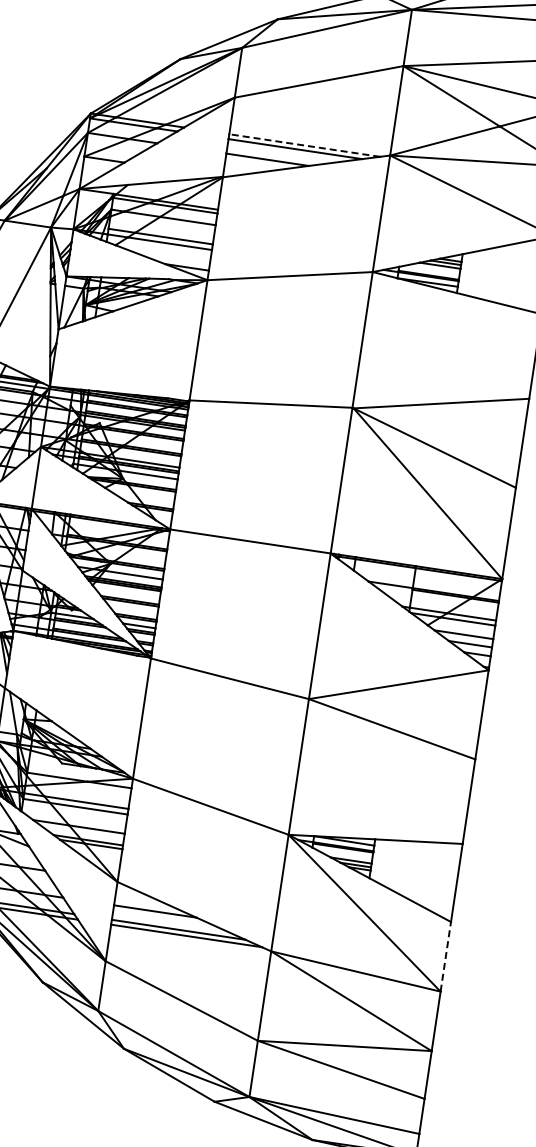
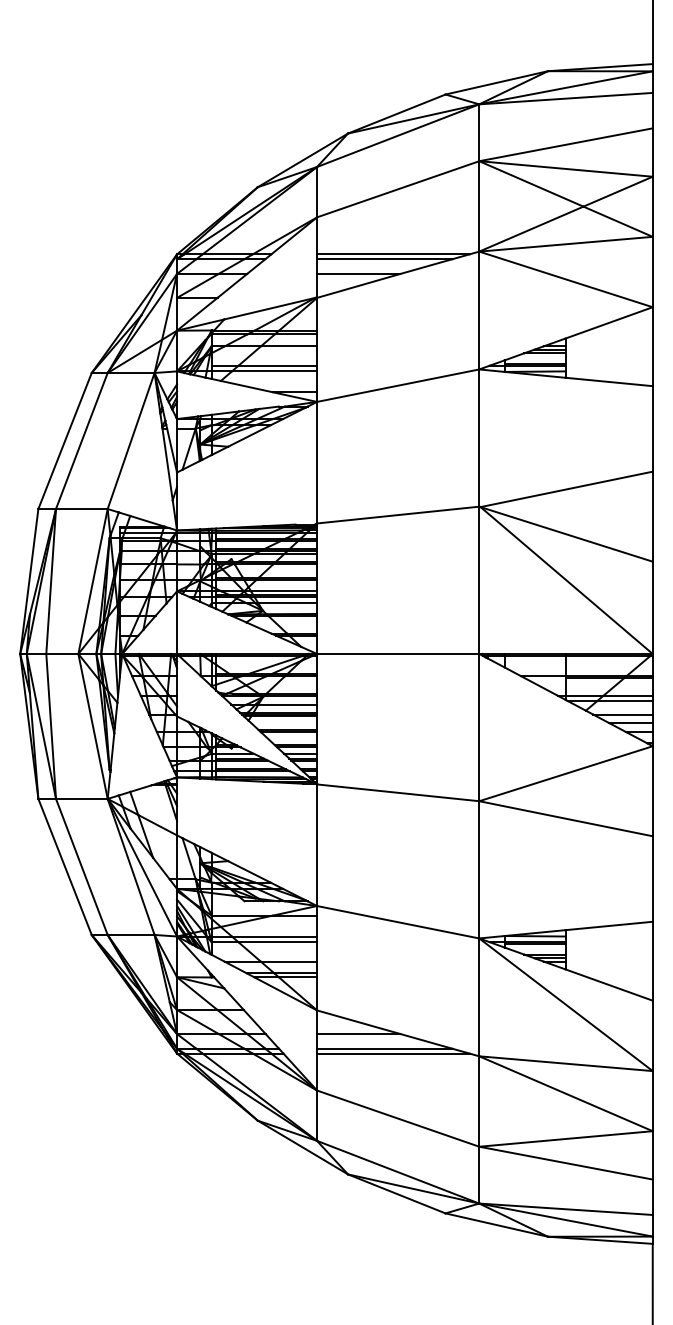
line: (303, 145) -> (392, 254), dashed -> solid
line: (445, 956) -> (652, 1035), dashed -> solid

